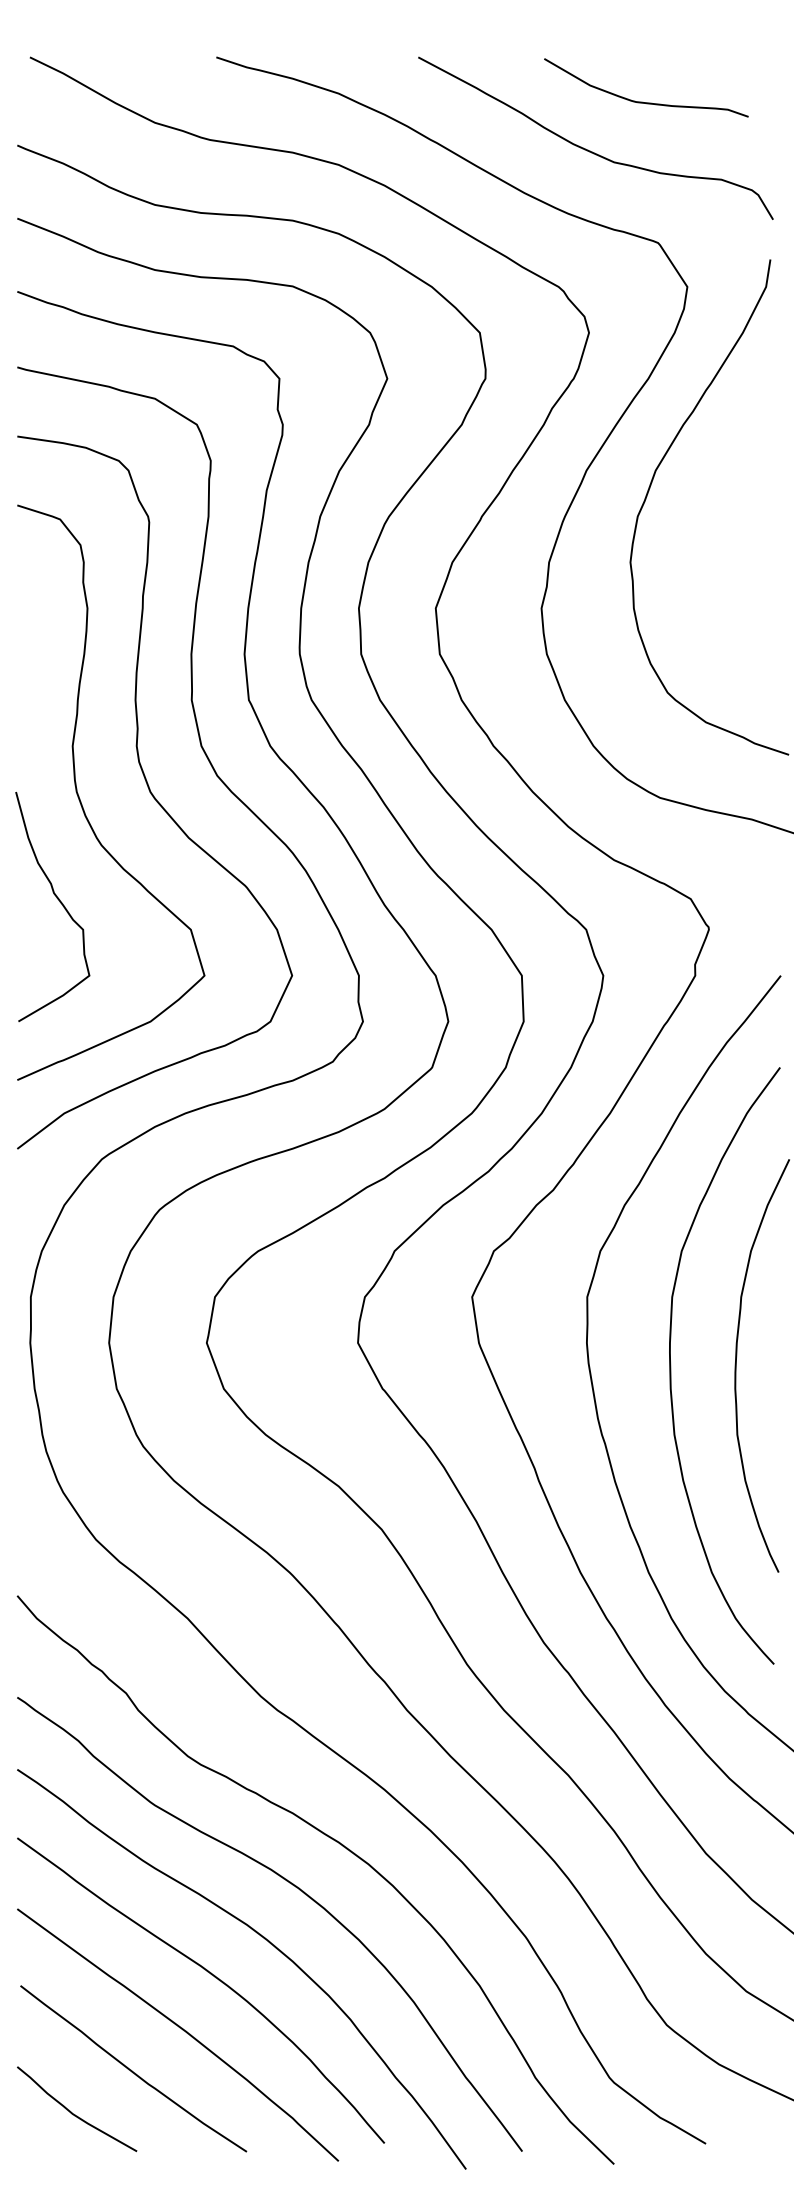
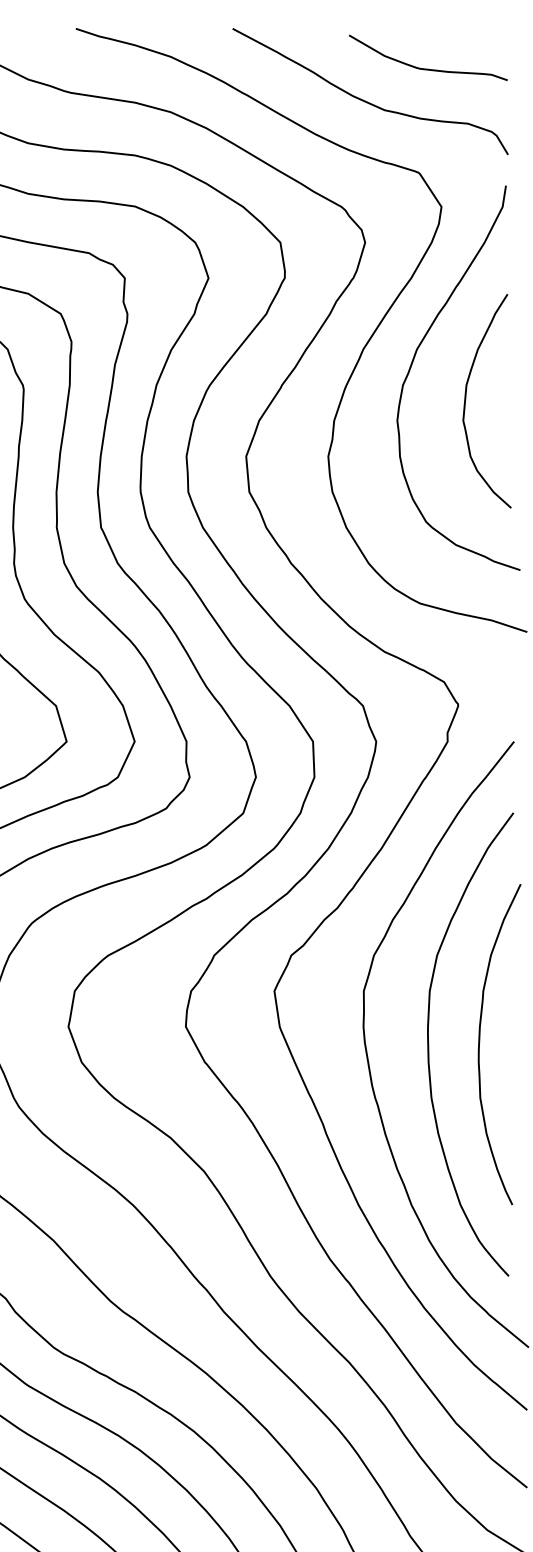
curve: (642, 101) -> (425, 68), moved
curve: (719, 531) -> (466, 396), added

